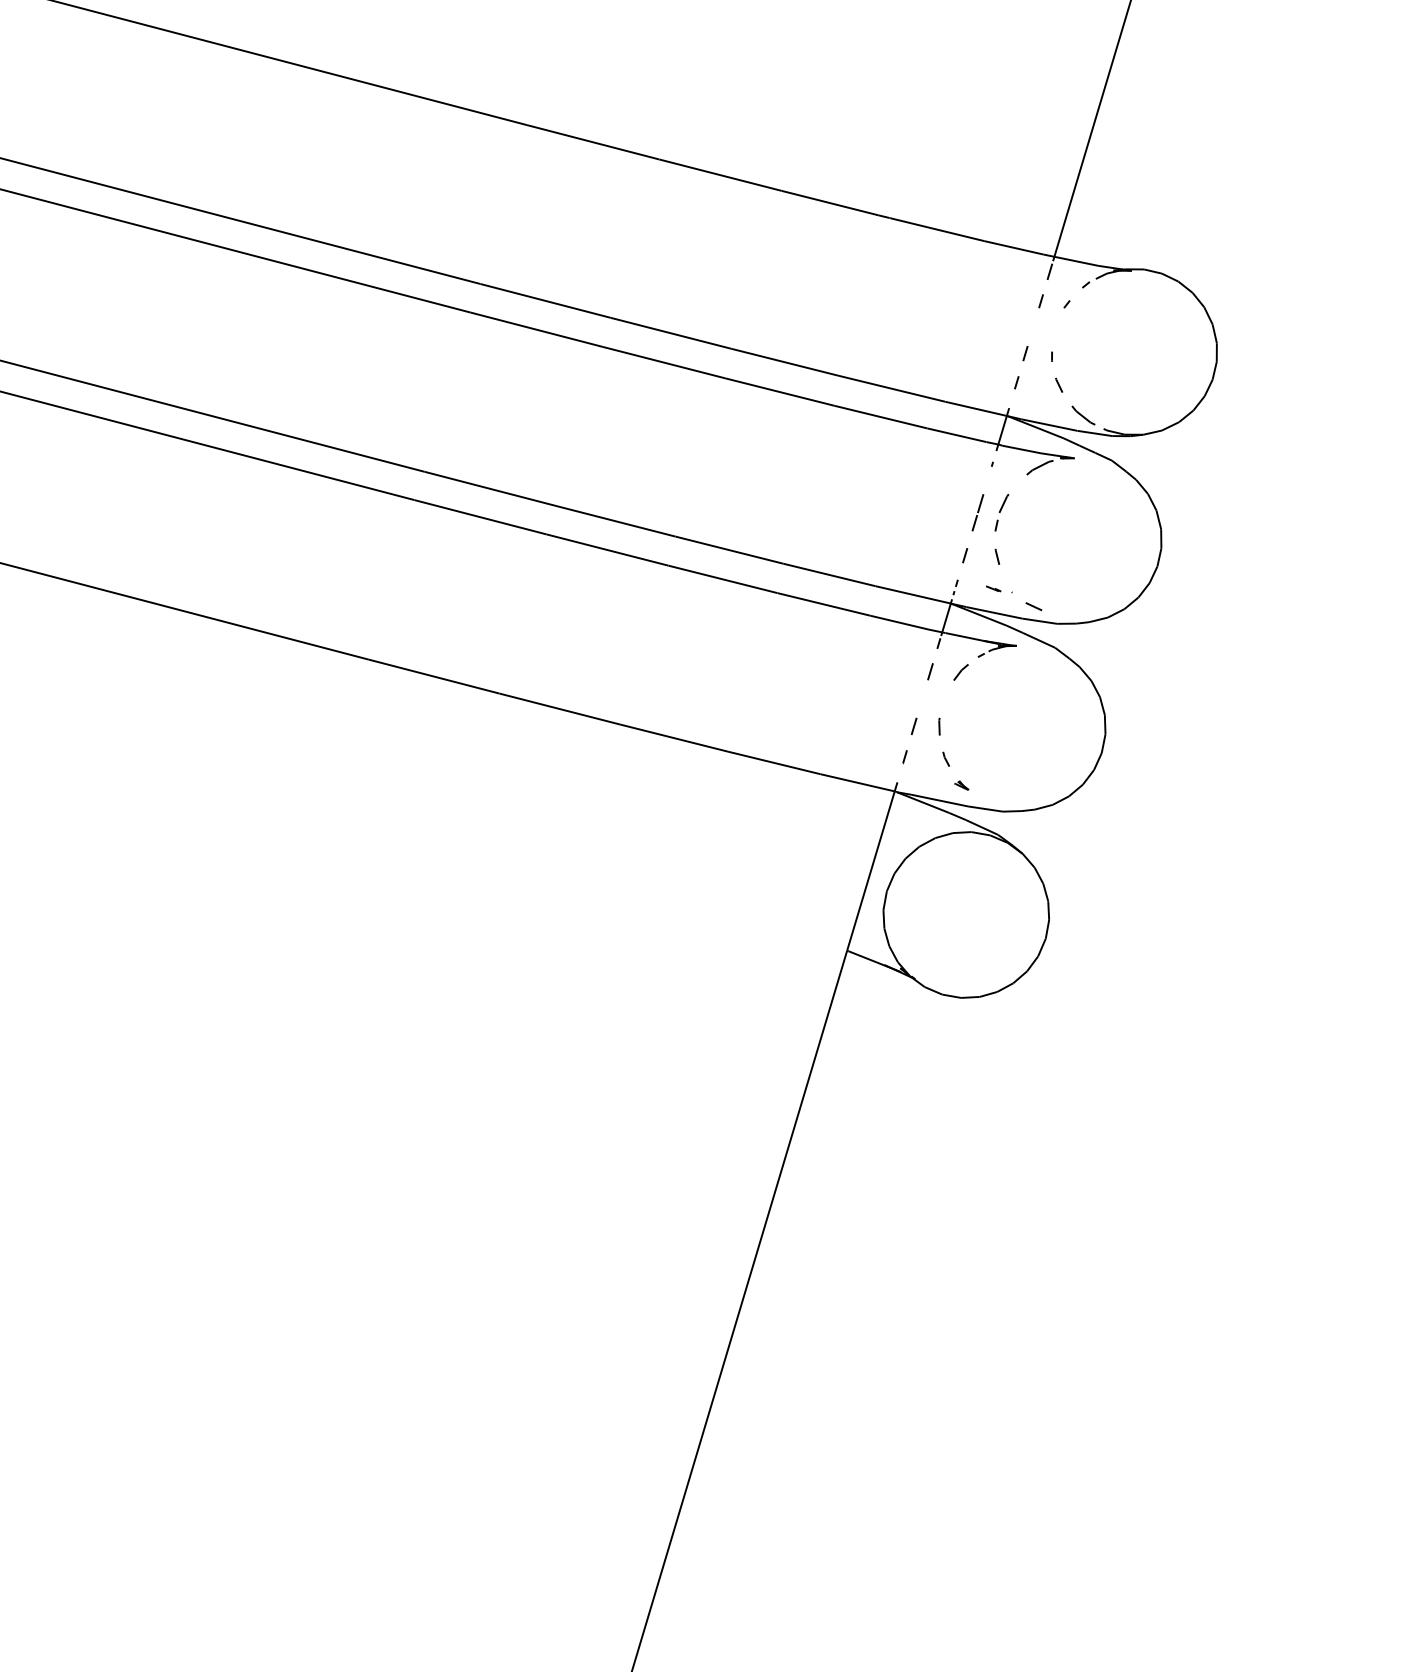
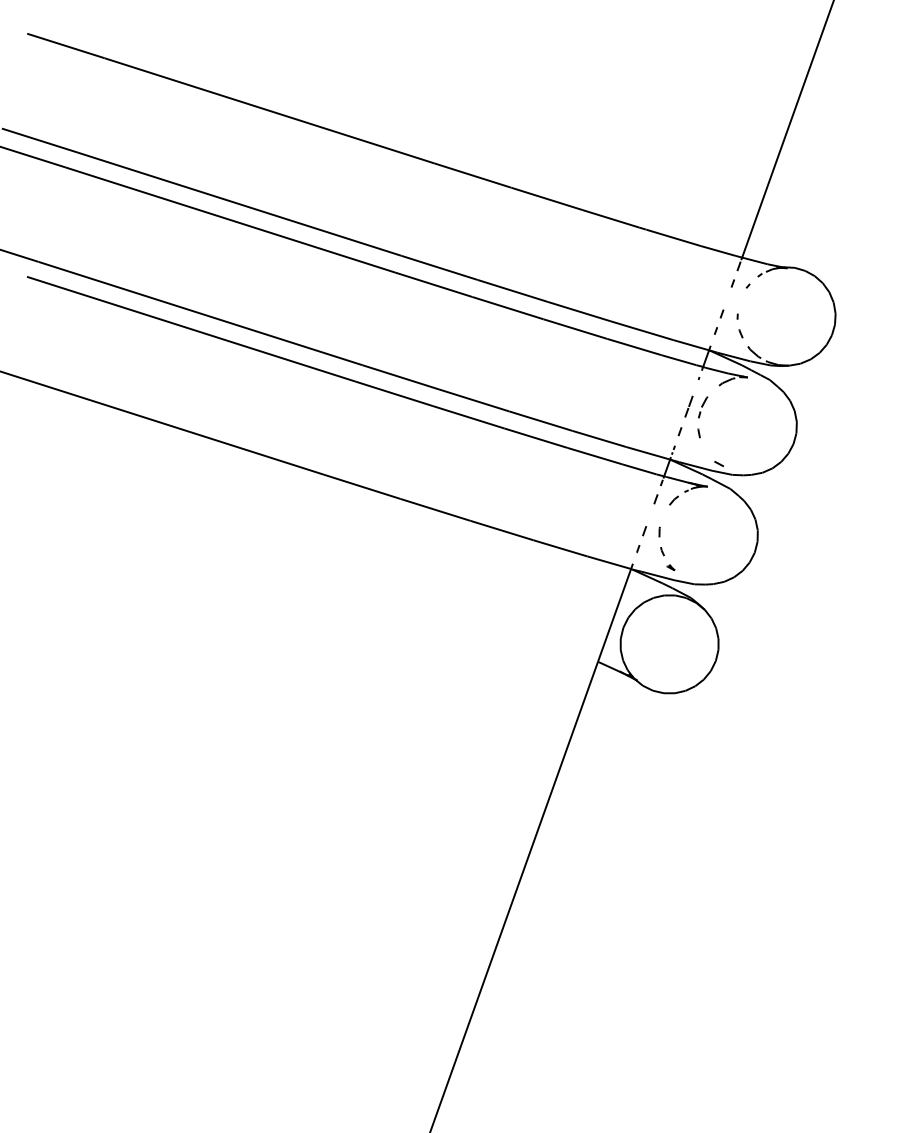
part: (999, 589) -> (699, 452), removed

